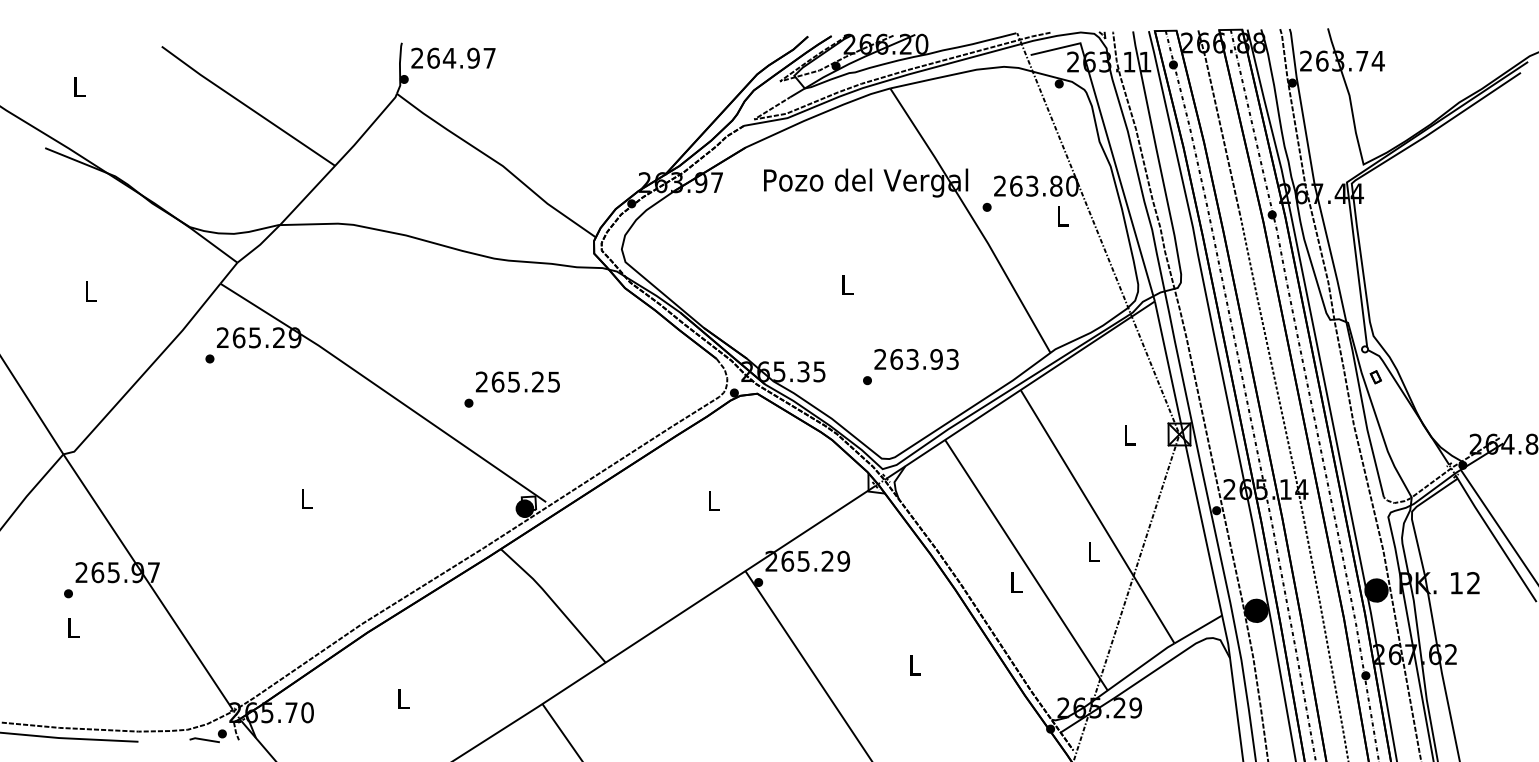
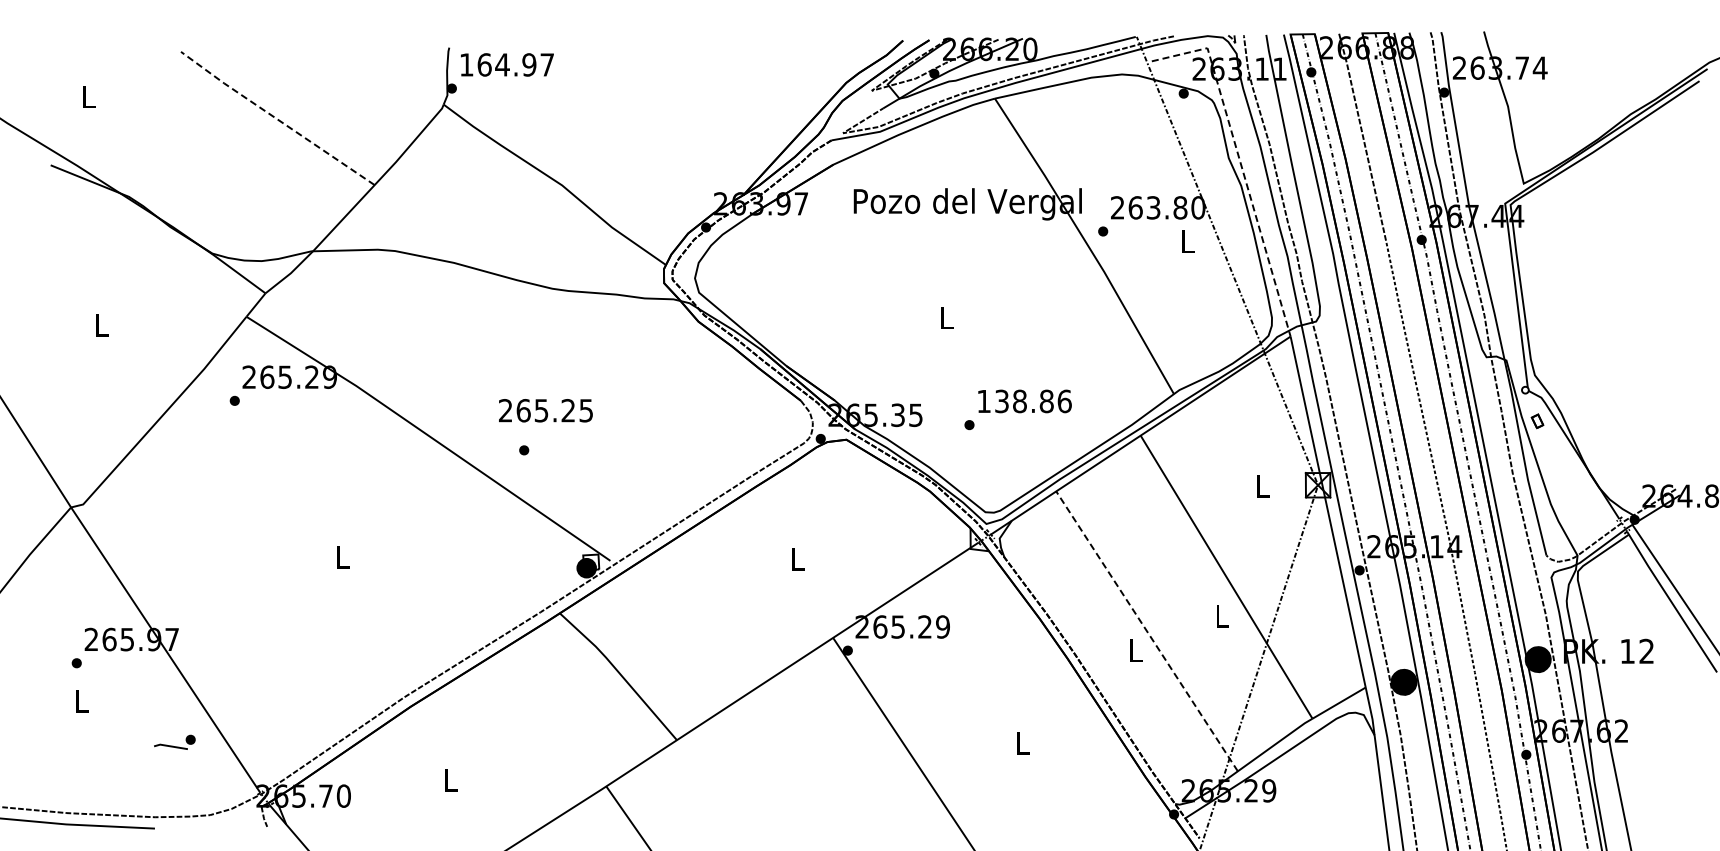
text: (417, 57) -> (466, 64), 264.97 -> 164.97
line: (247, 106) -> (276, 118), solid -> dashed
line: (1110, 147) -> (1240, 164), solid -> dashed
text: (916, 359) -> (1024, 401), 263.93 -> 138.86
text: (517, 381) -> (545, 410), moved
line: (1026, 565) -> (1147, 631), solid -> dashed
part: (207, 735) -> (174, 741), moved

